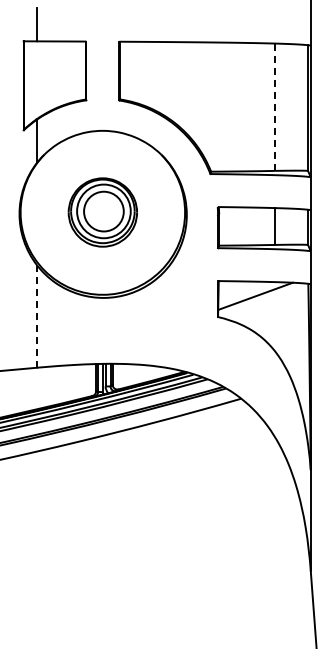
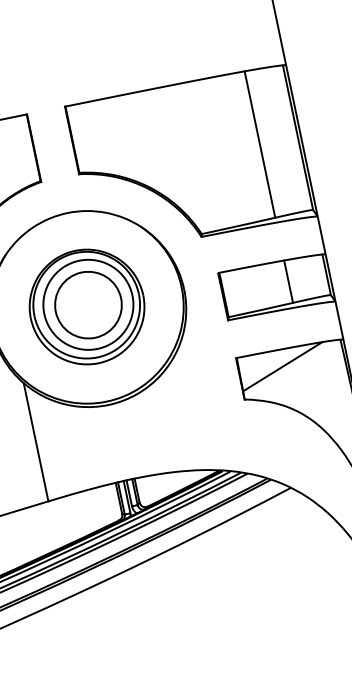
line: (275, 107) -> (260, 144), dashed -> solid
part: (102, 212) -> (86, 307), size x1.43
line: (36, 315) -> (35, 441), dashed -> solid

